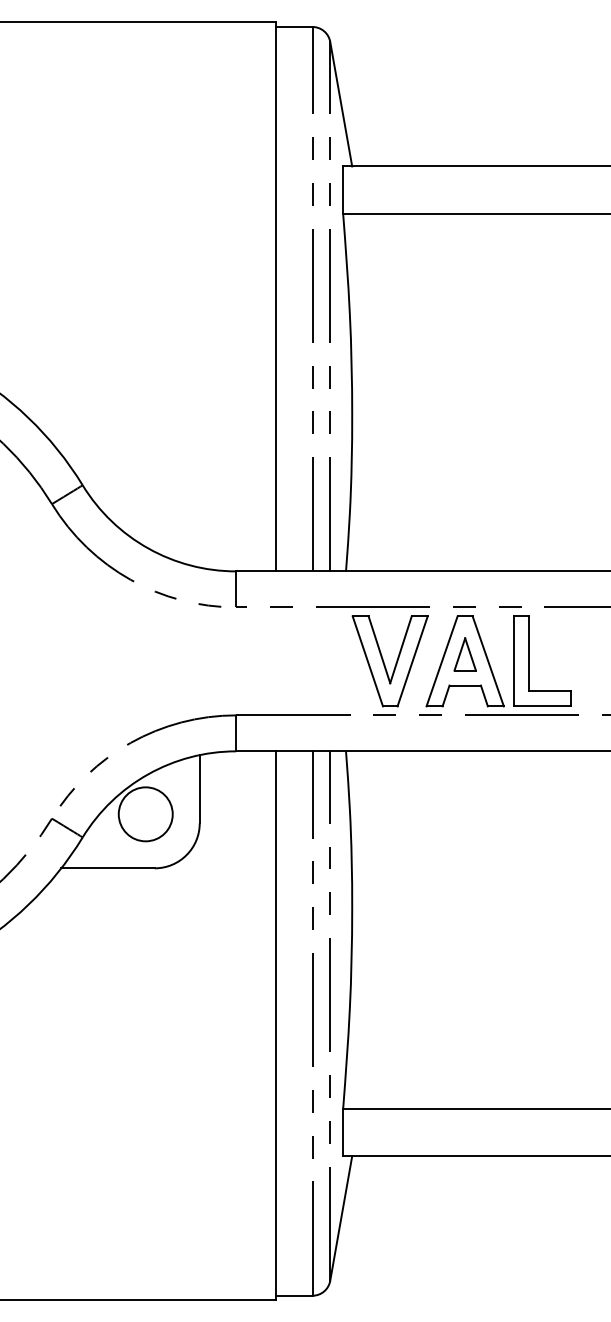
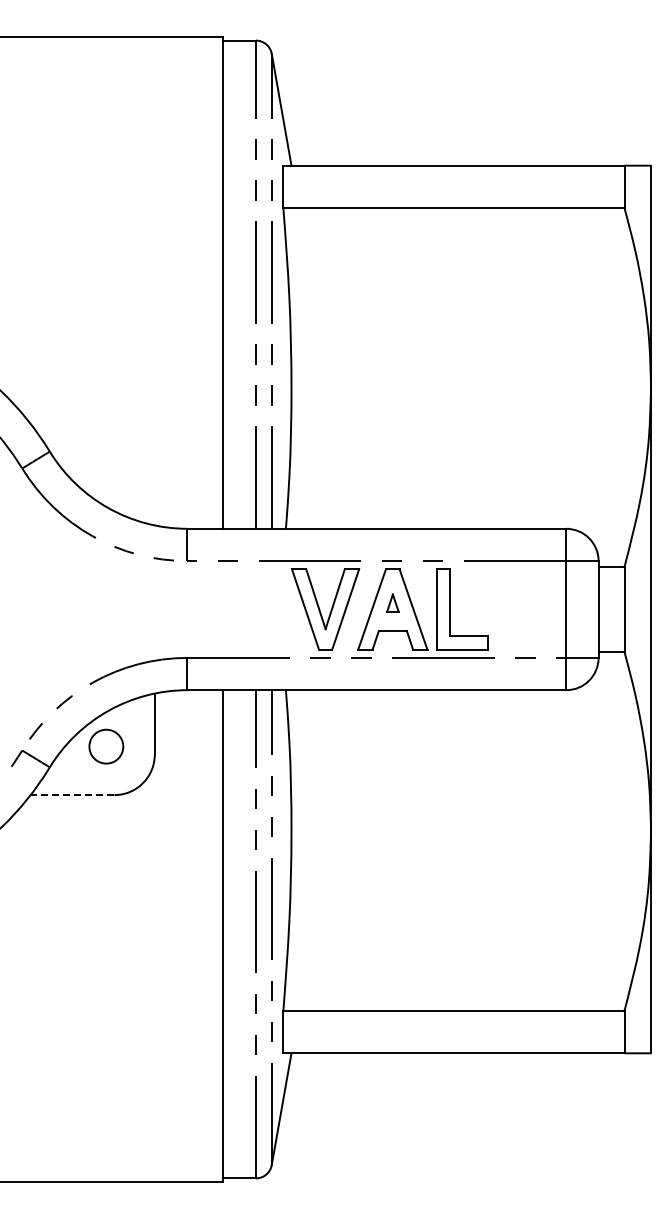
part: (464, 653) -> (392, 602), size x0.6
circle: (145, 814) -> (106, 746), size x0.7
line: (108, 868) -> (72, 795), solid -> dashed

